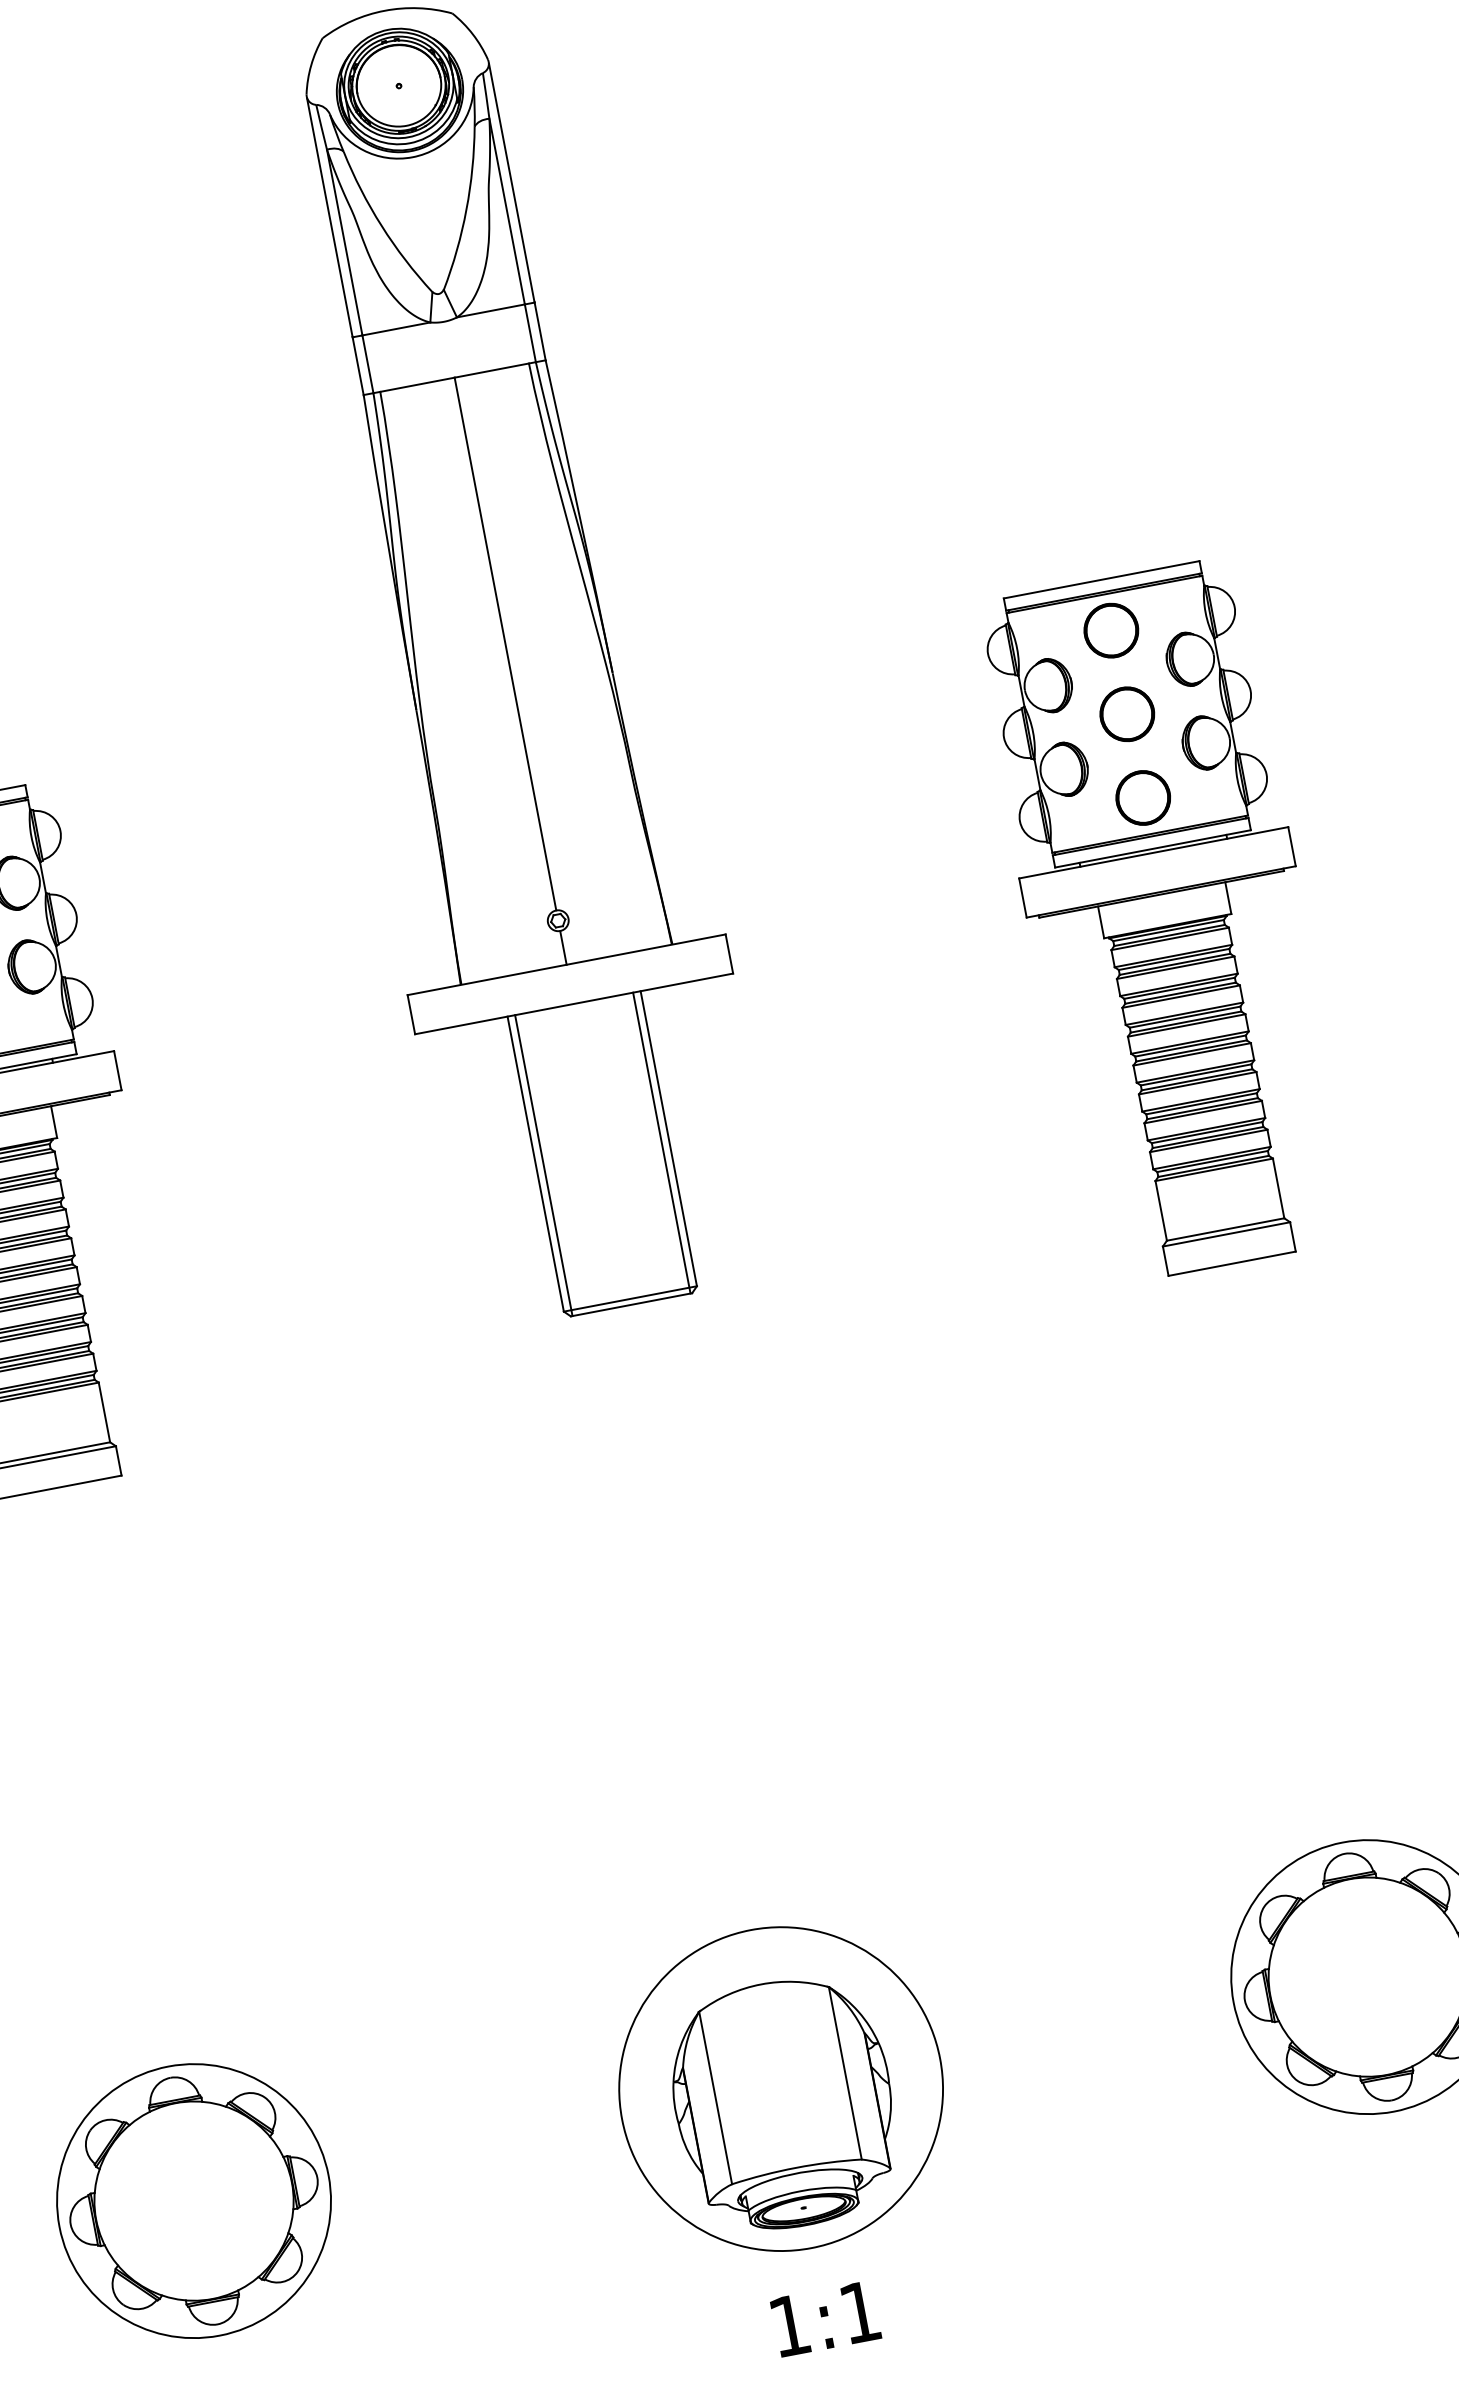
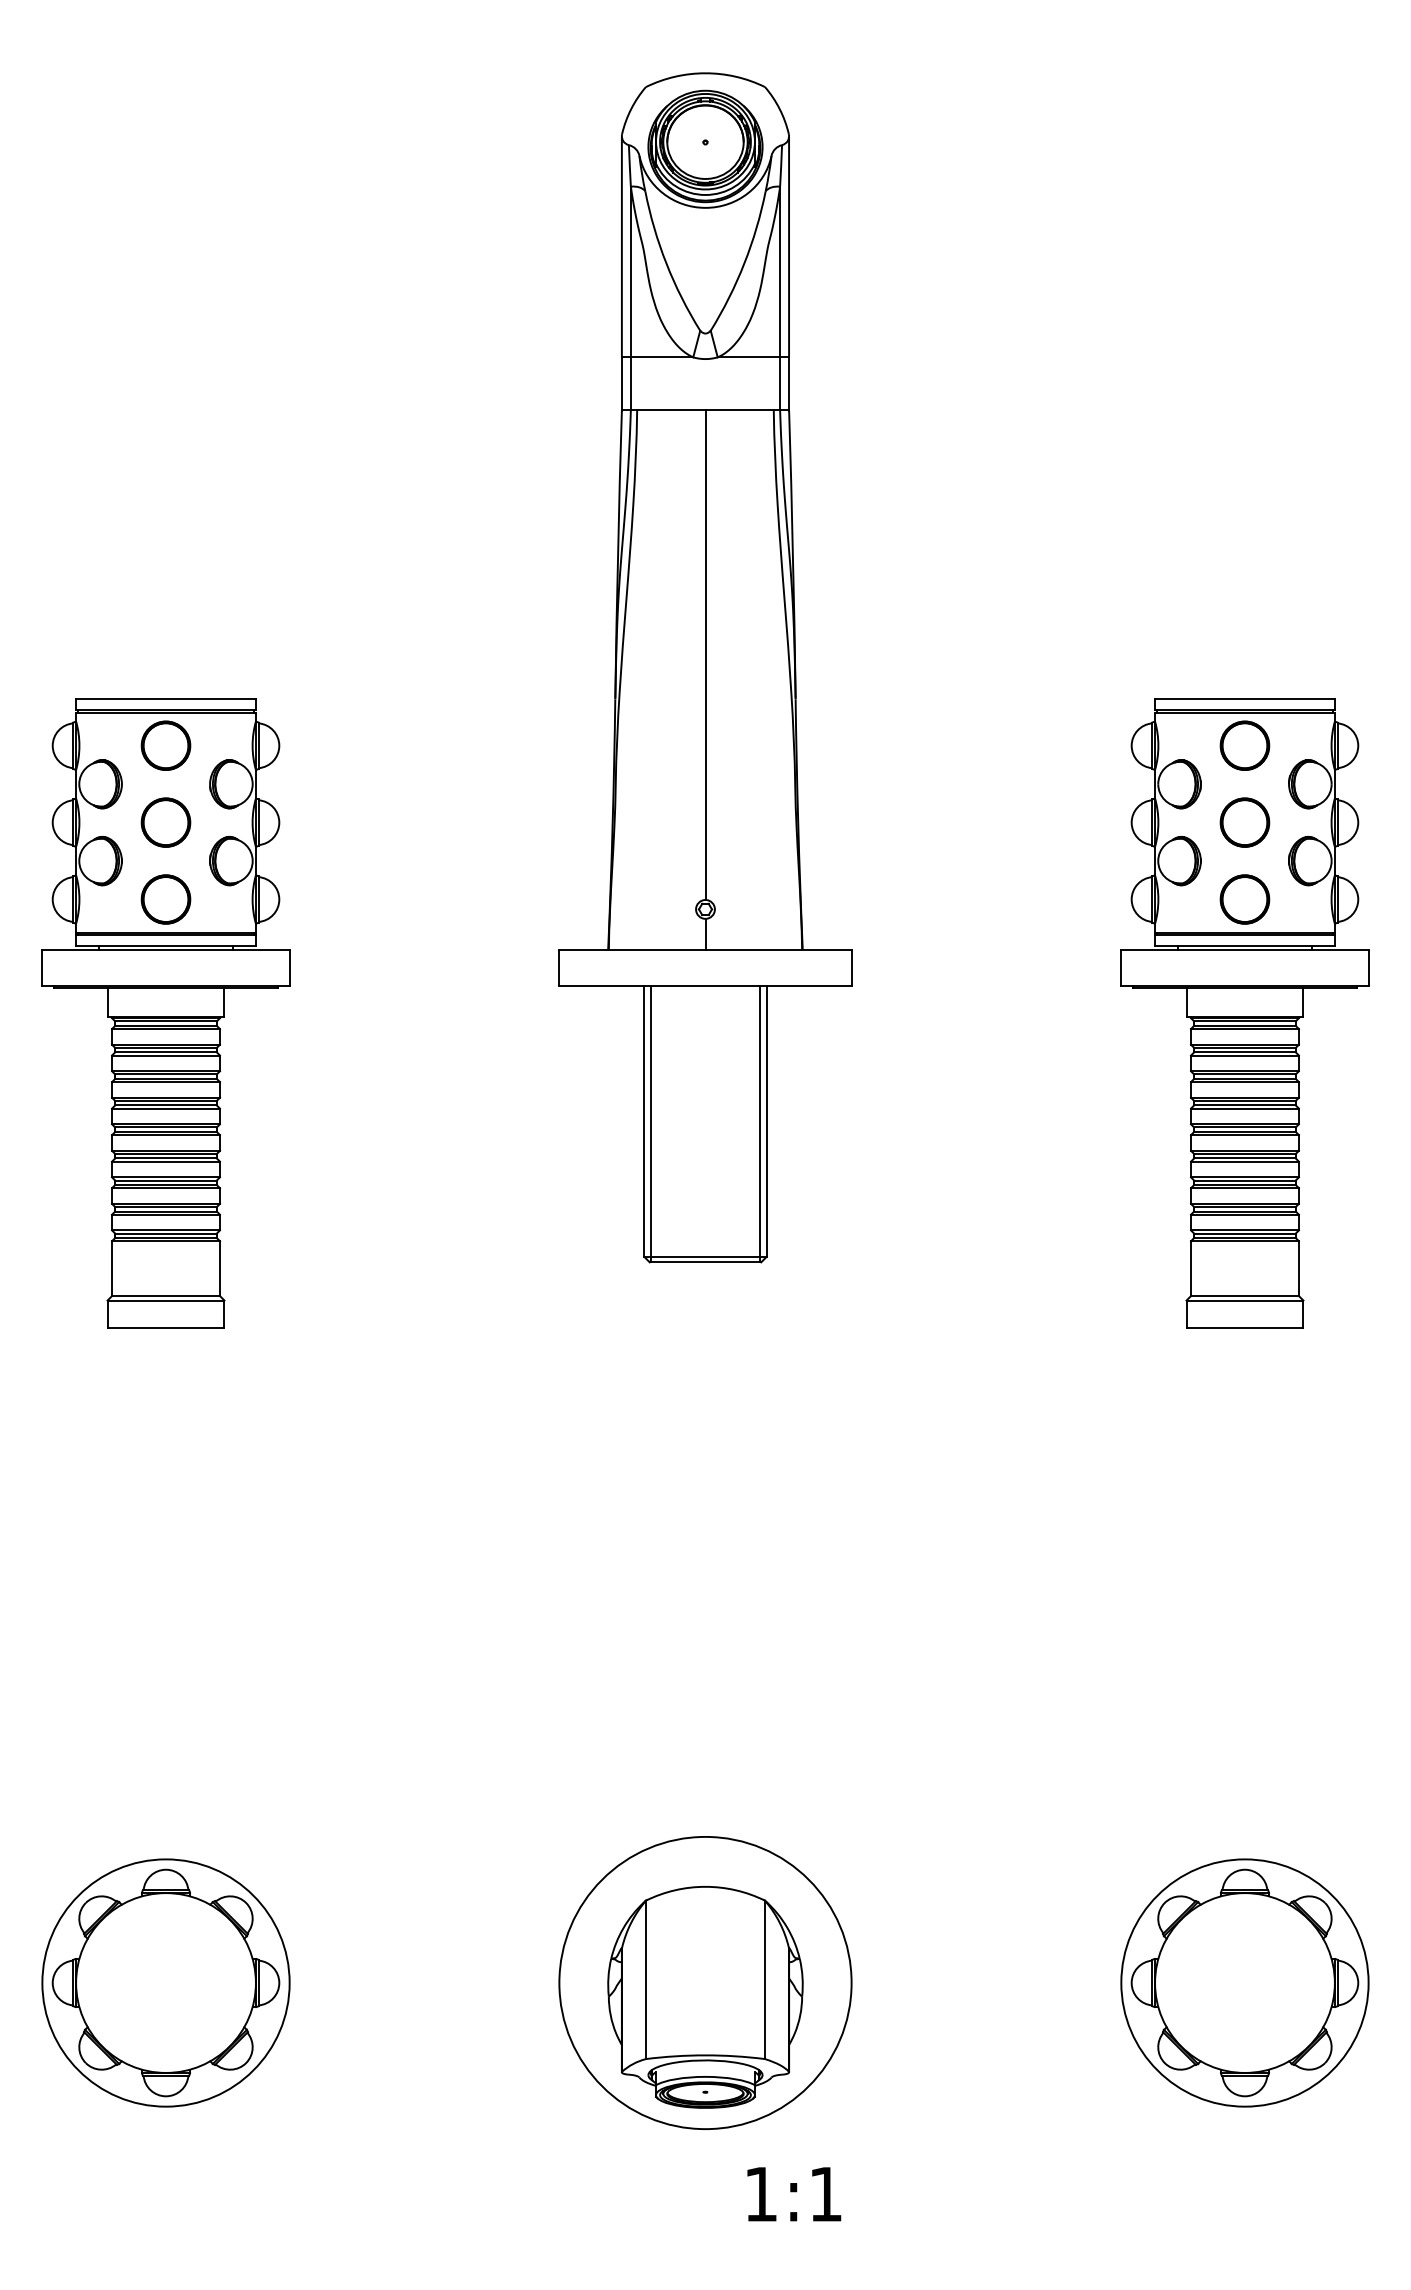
text: (826, 2319) -> (794, 2194), moved

